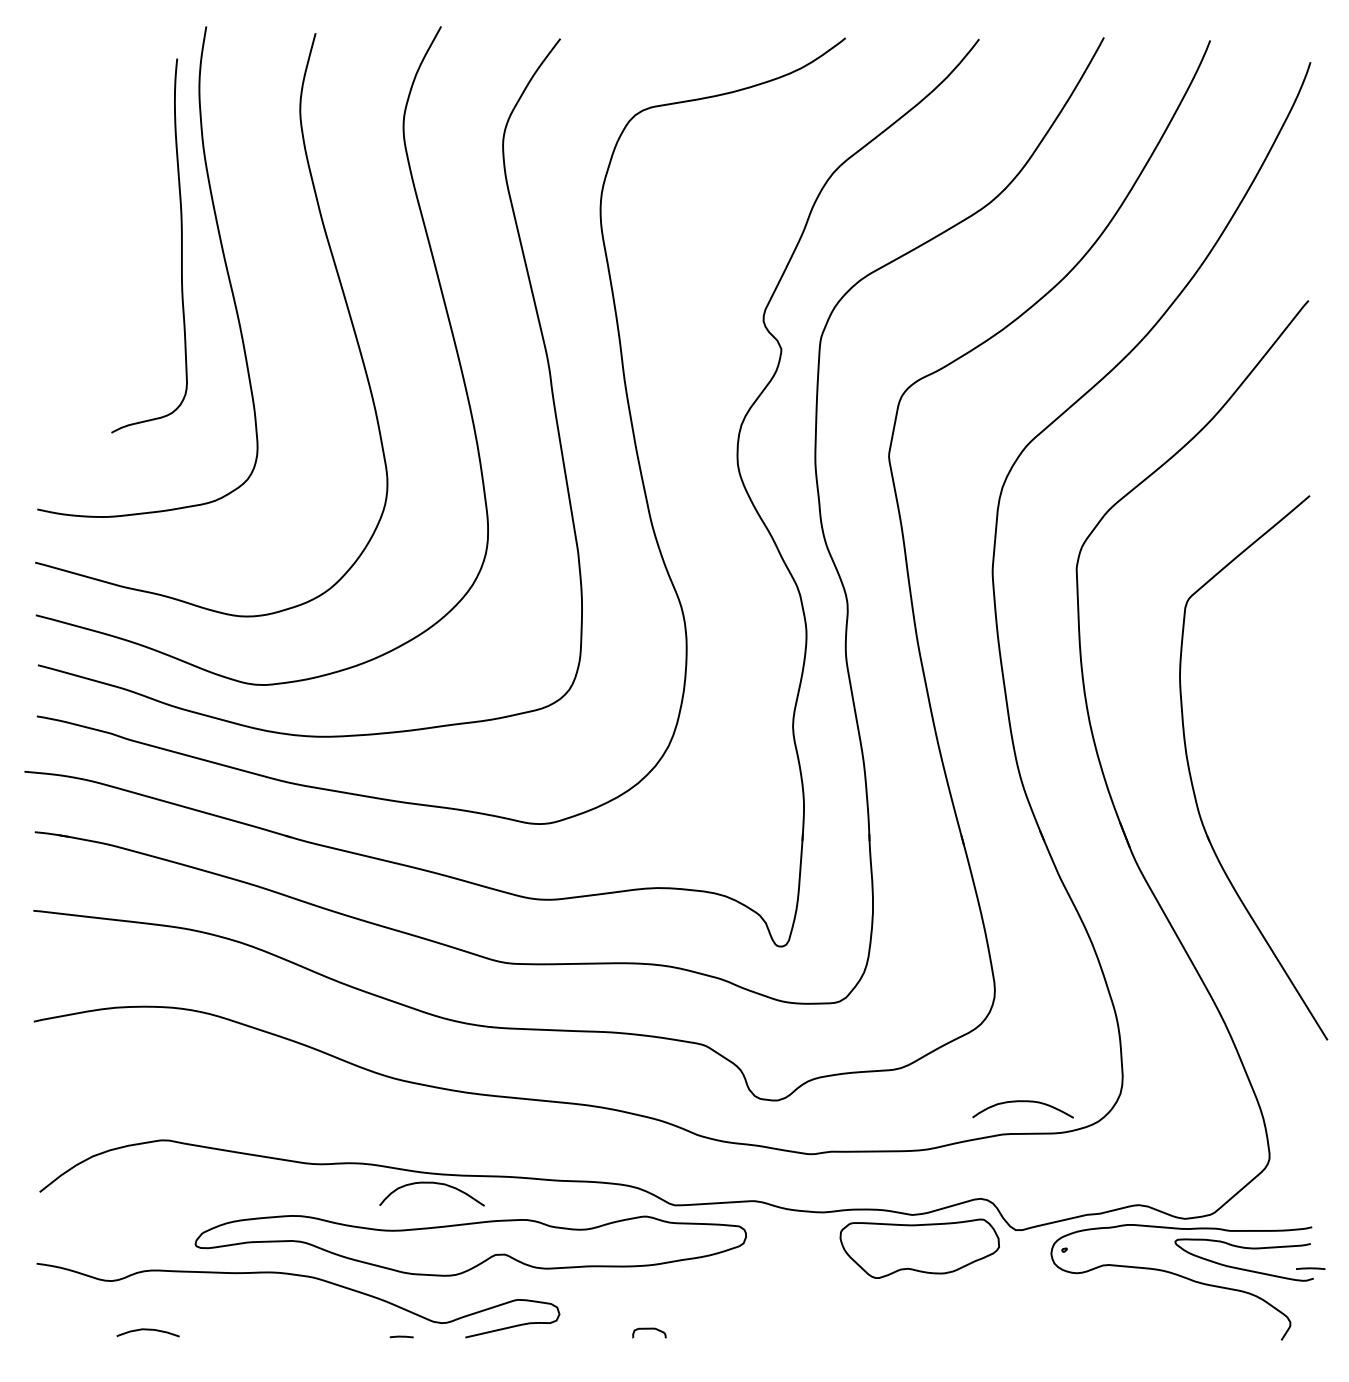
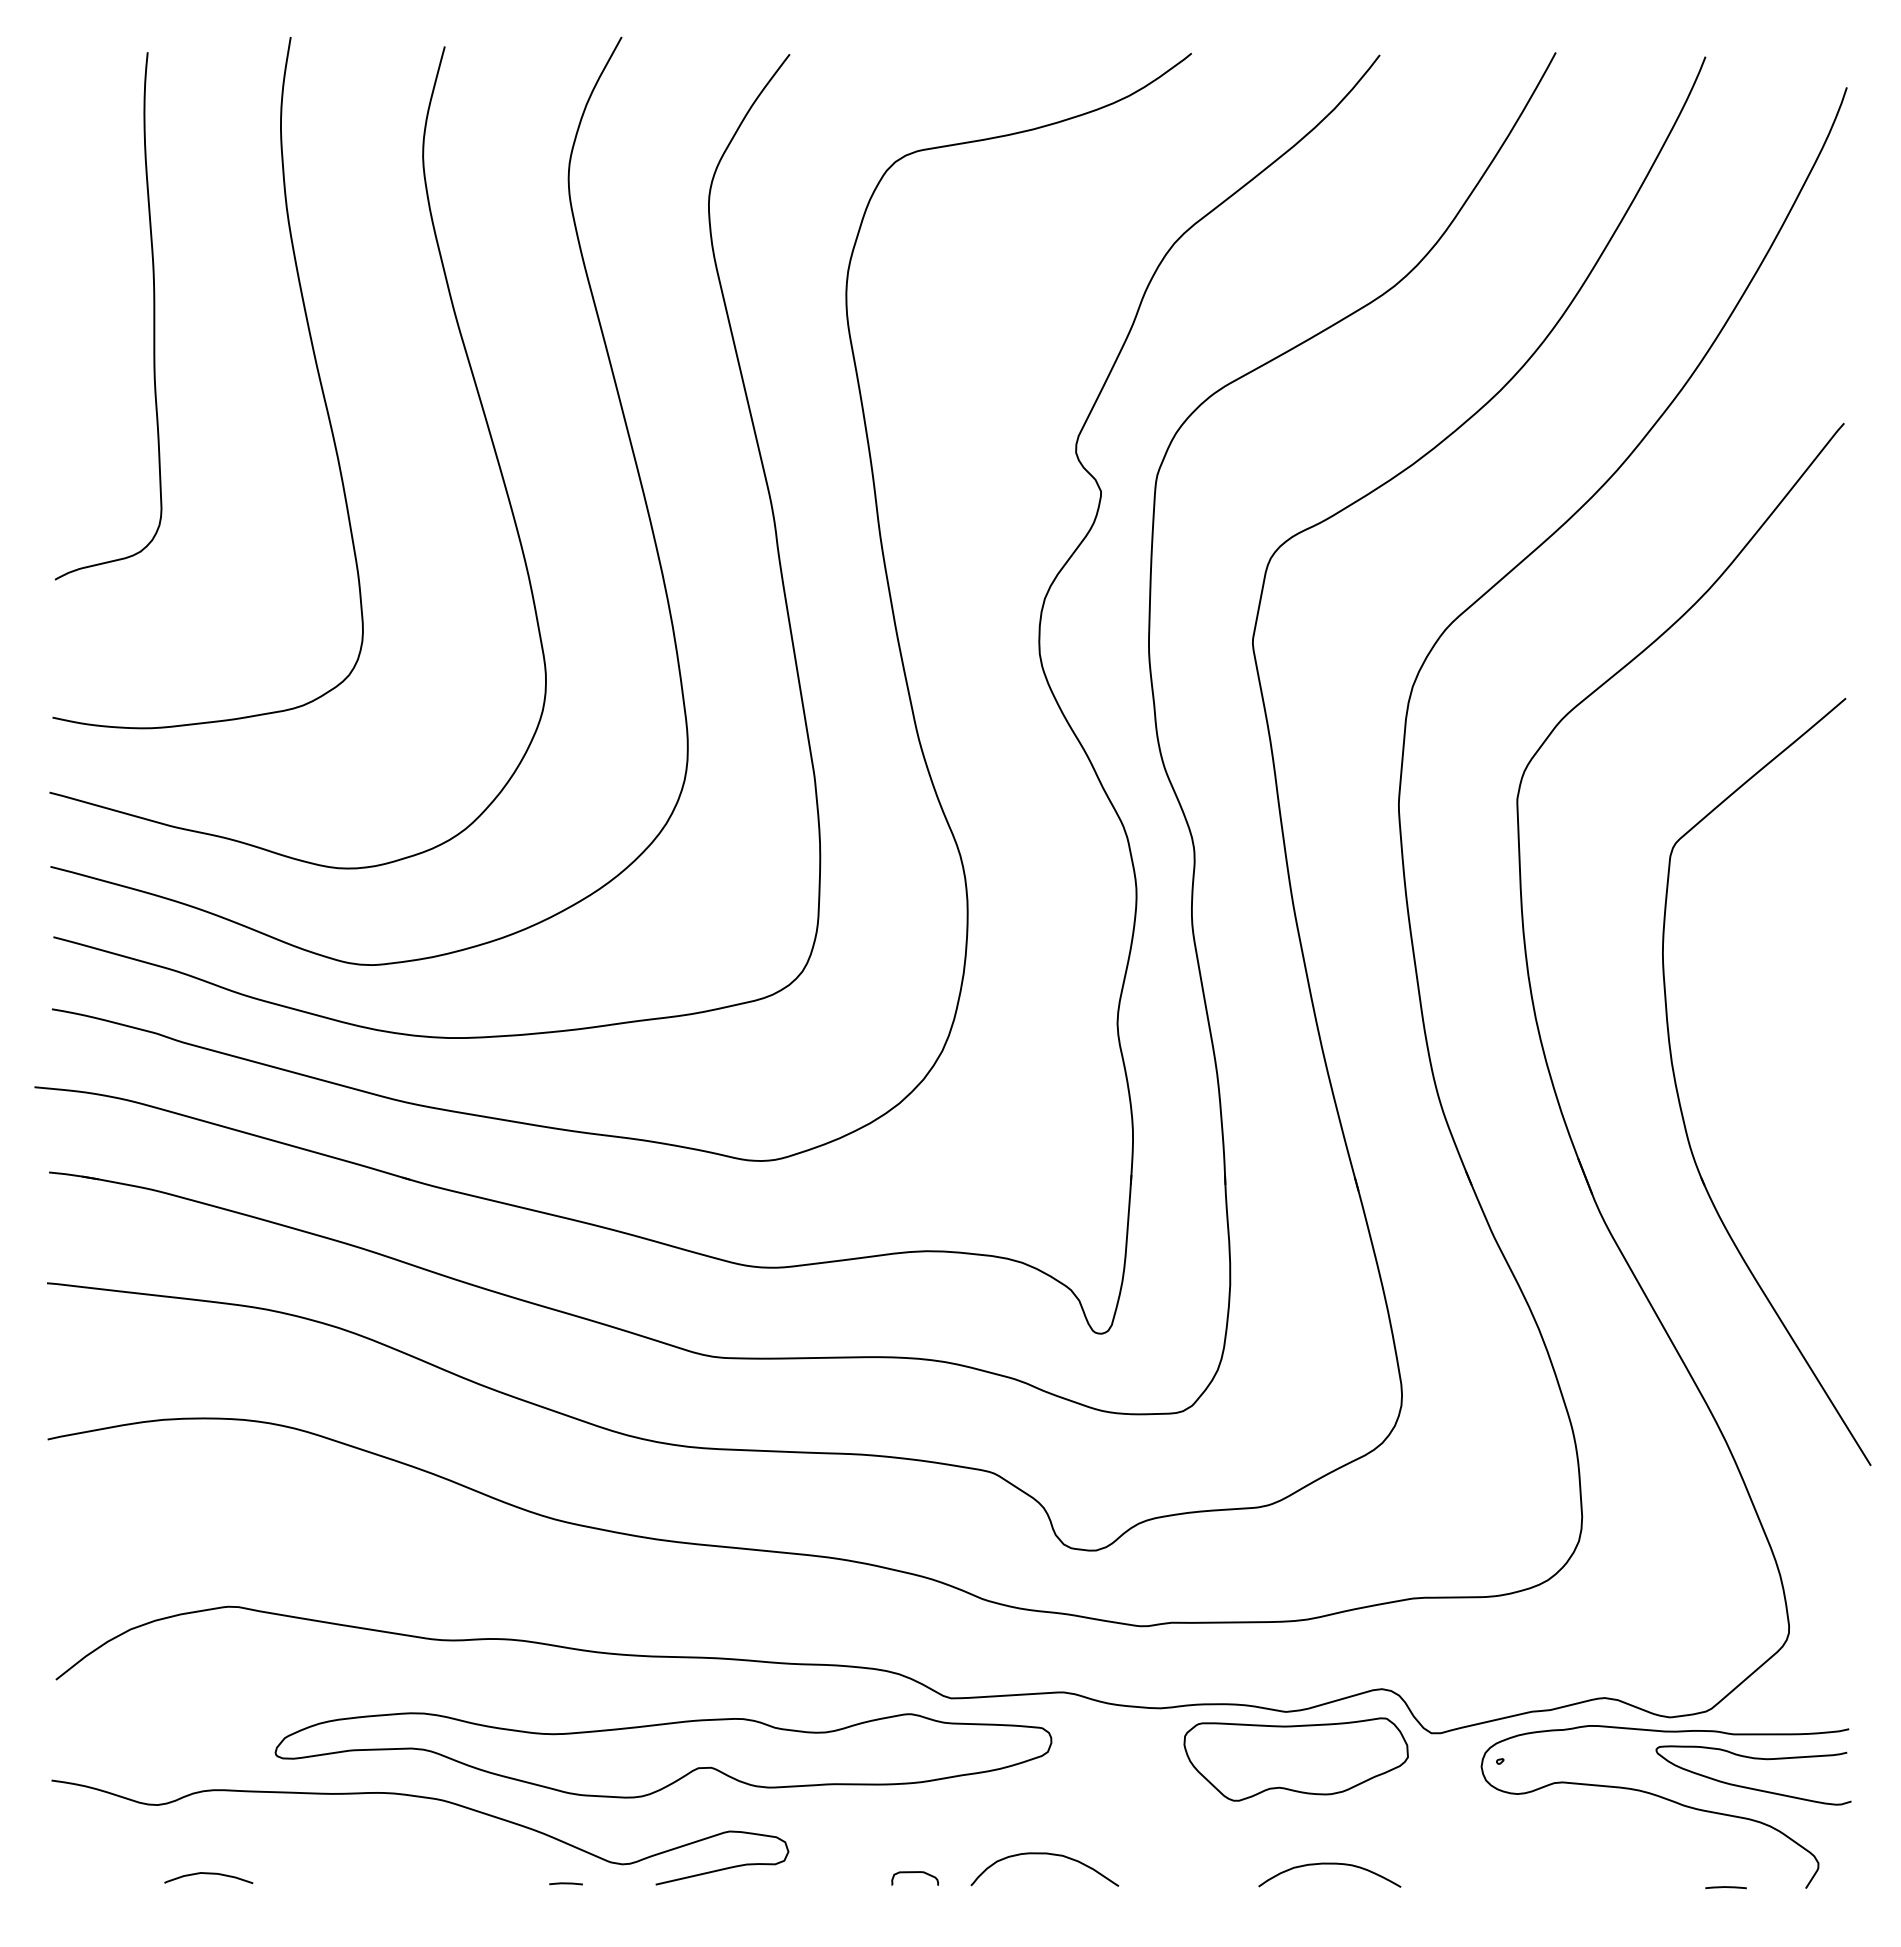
curve: (181, 246) -> (153, 316), moved
curve: (1022, 1101) -> (1329, 1864), moved
curve: (431, 1183) -> (1044, 1854), moved
line: (1310, 1268) -> (1725, 1887), moved

